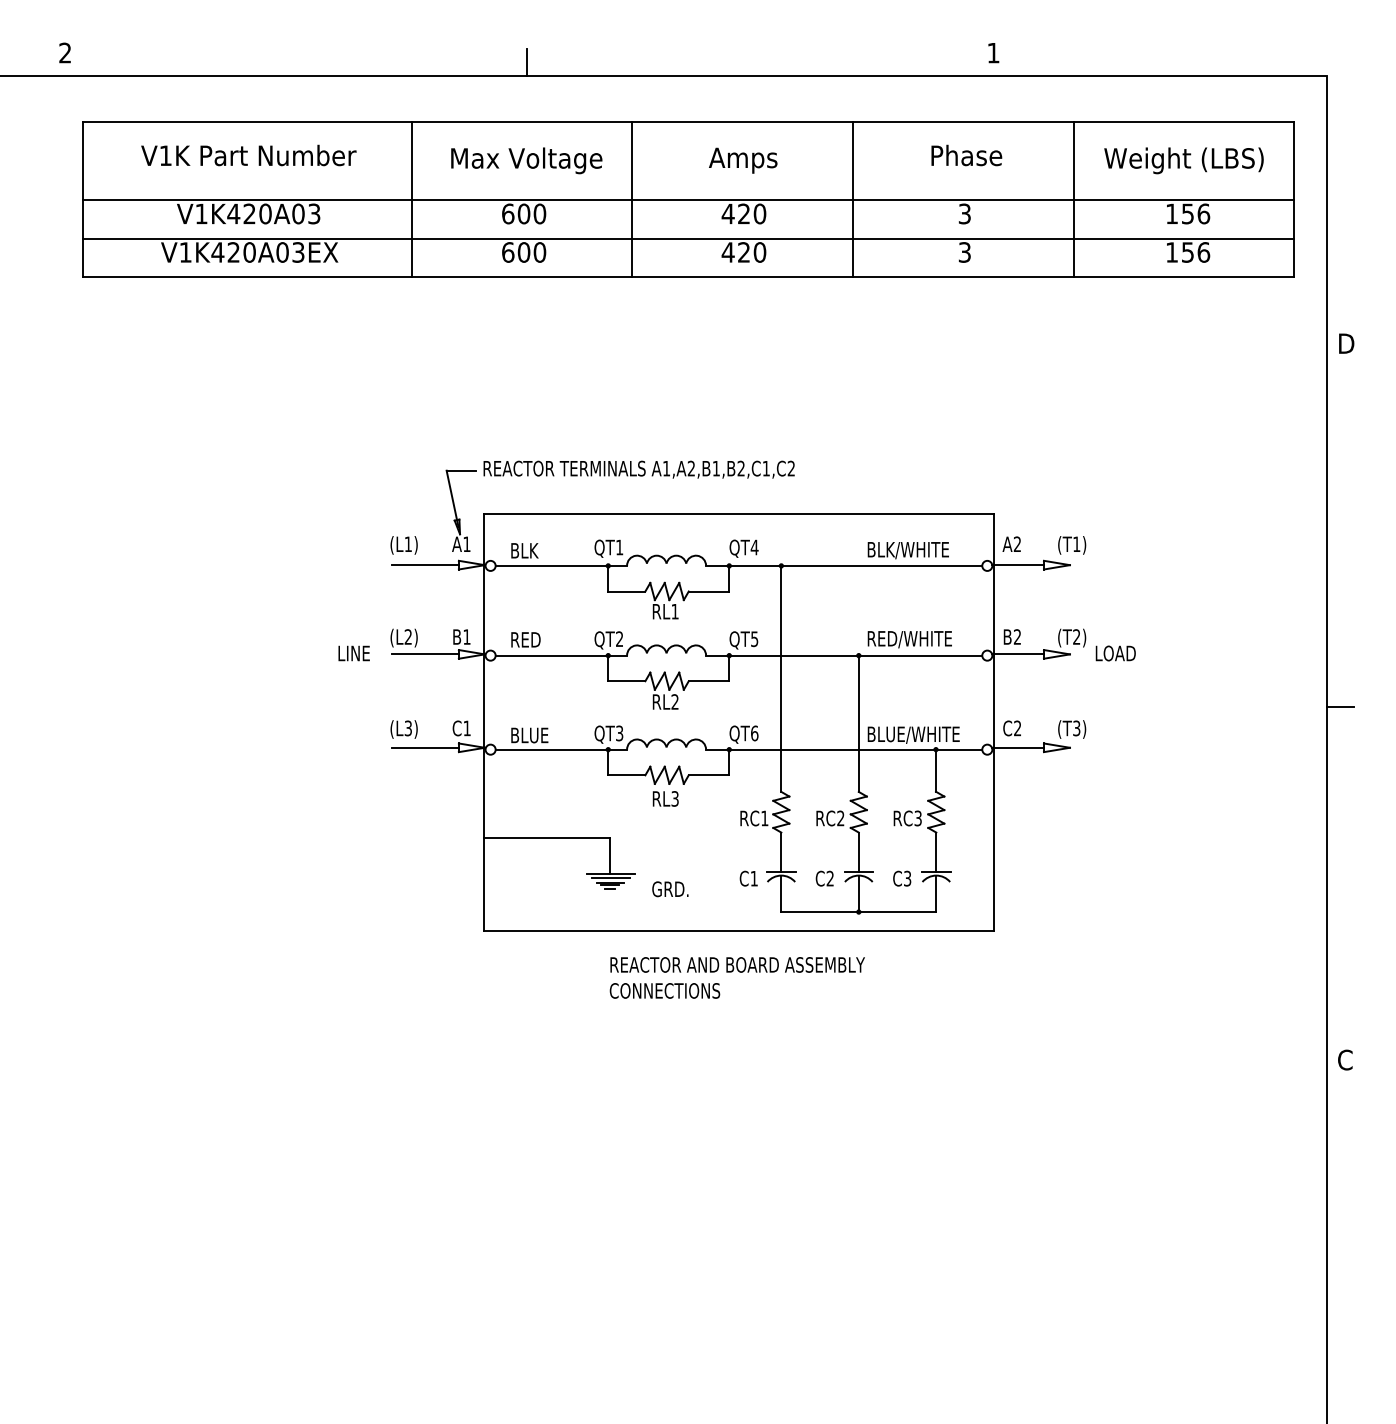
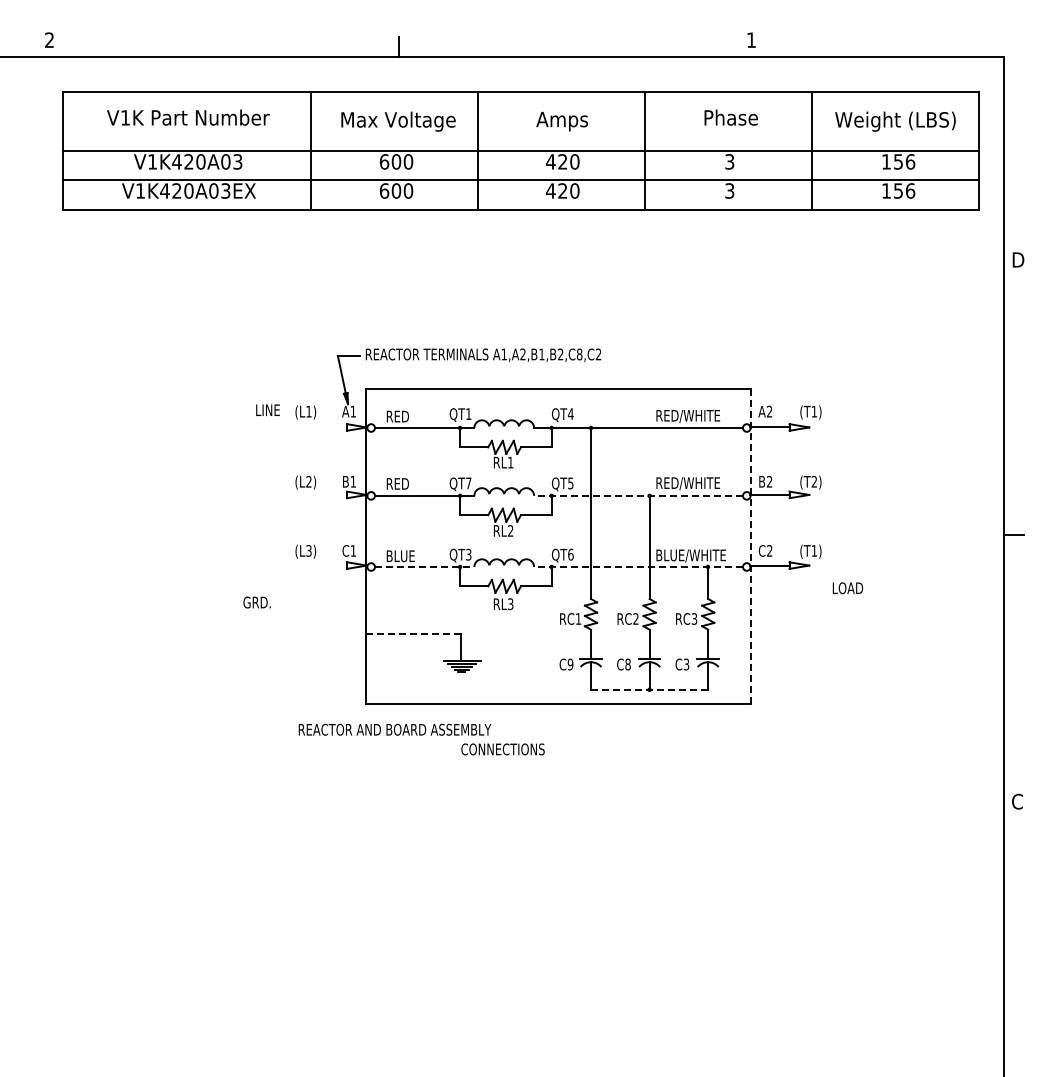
text: (766, 468) -> (579, 354), A1,A2,B1,B2,C1,C2 -> A1,A2,B1,B2,C8,C2
text: (526, 550) -> (398, 416), BLK -> RED
text: (910, 550) -> (688, 416), BLK/WHITE -> RED/WHITE
line: (424, 565) -> (321, 427), removed
text: (619, 639) -> (468, 483), QT2 -> QT7
text: (353, 652) -> (267, 409), moved
line: (424, 653) -> (321, 494), removed
text: (1115, 653) -> (847, 588), moved
line: (844, 655) -> (638, 495), solid -> dashed
line: (993, 722) -> (751, 546), solid -> dashed
text: (1076, 727) -> (814, 550), (T3) -> (T1)
line: (424, 747) -> (321, 565), removed
line: (561, 750) -> (424, 567), solid -> dashed
line: (844, 750) -> (638, 567), solid -> dashed
line: (546, 838) -> (413, 634), solid -> dashed
text: (754, 878) -> (570, 664), C1 -> C9
text: (829, 878) -> (627, 664), C2 -> C8
text: (669, 889) -> (256, 602), moved
line: (858, 911) -> (649, 689), solid -> dashed
text: (737, 964) -> (394, 729), moved

